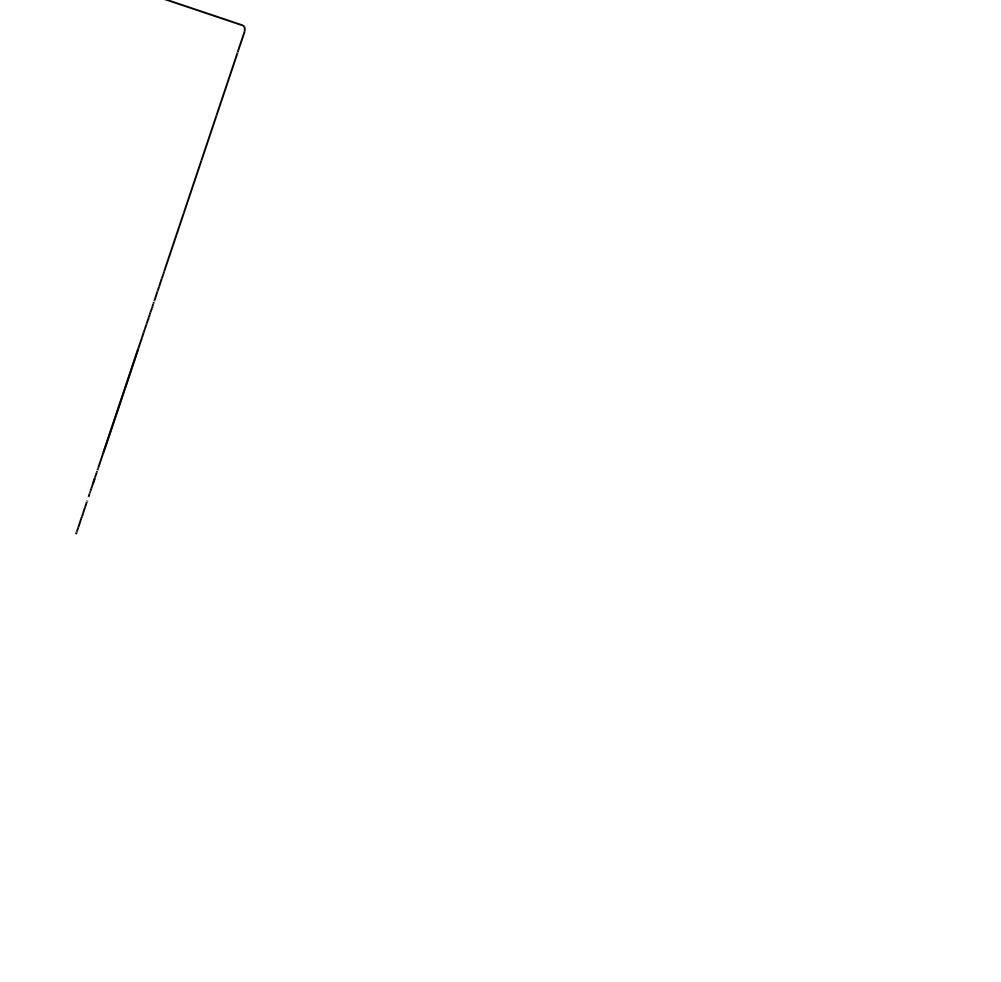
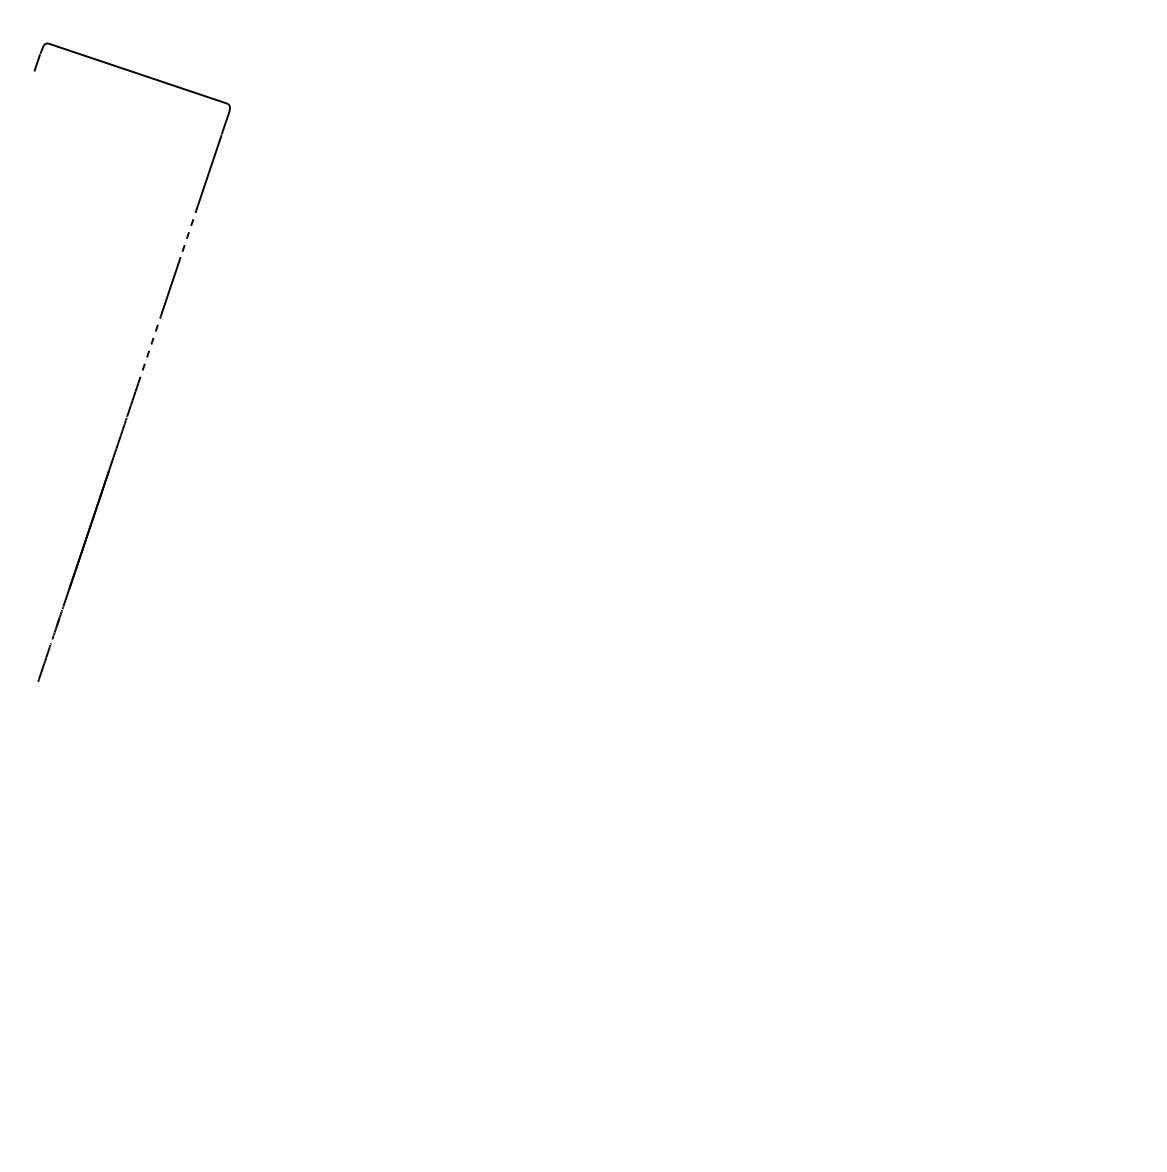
line: (209, 137) -> (189, 231), solid -> dashed
line: (173, 241) -> (149, 349), solid -> dashed

